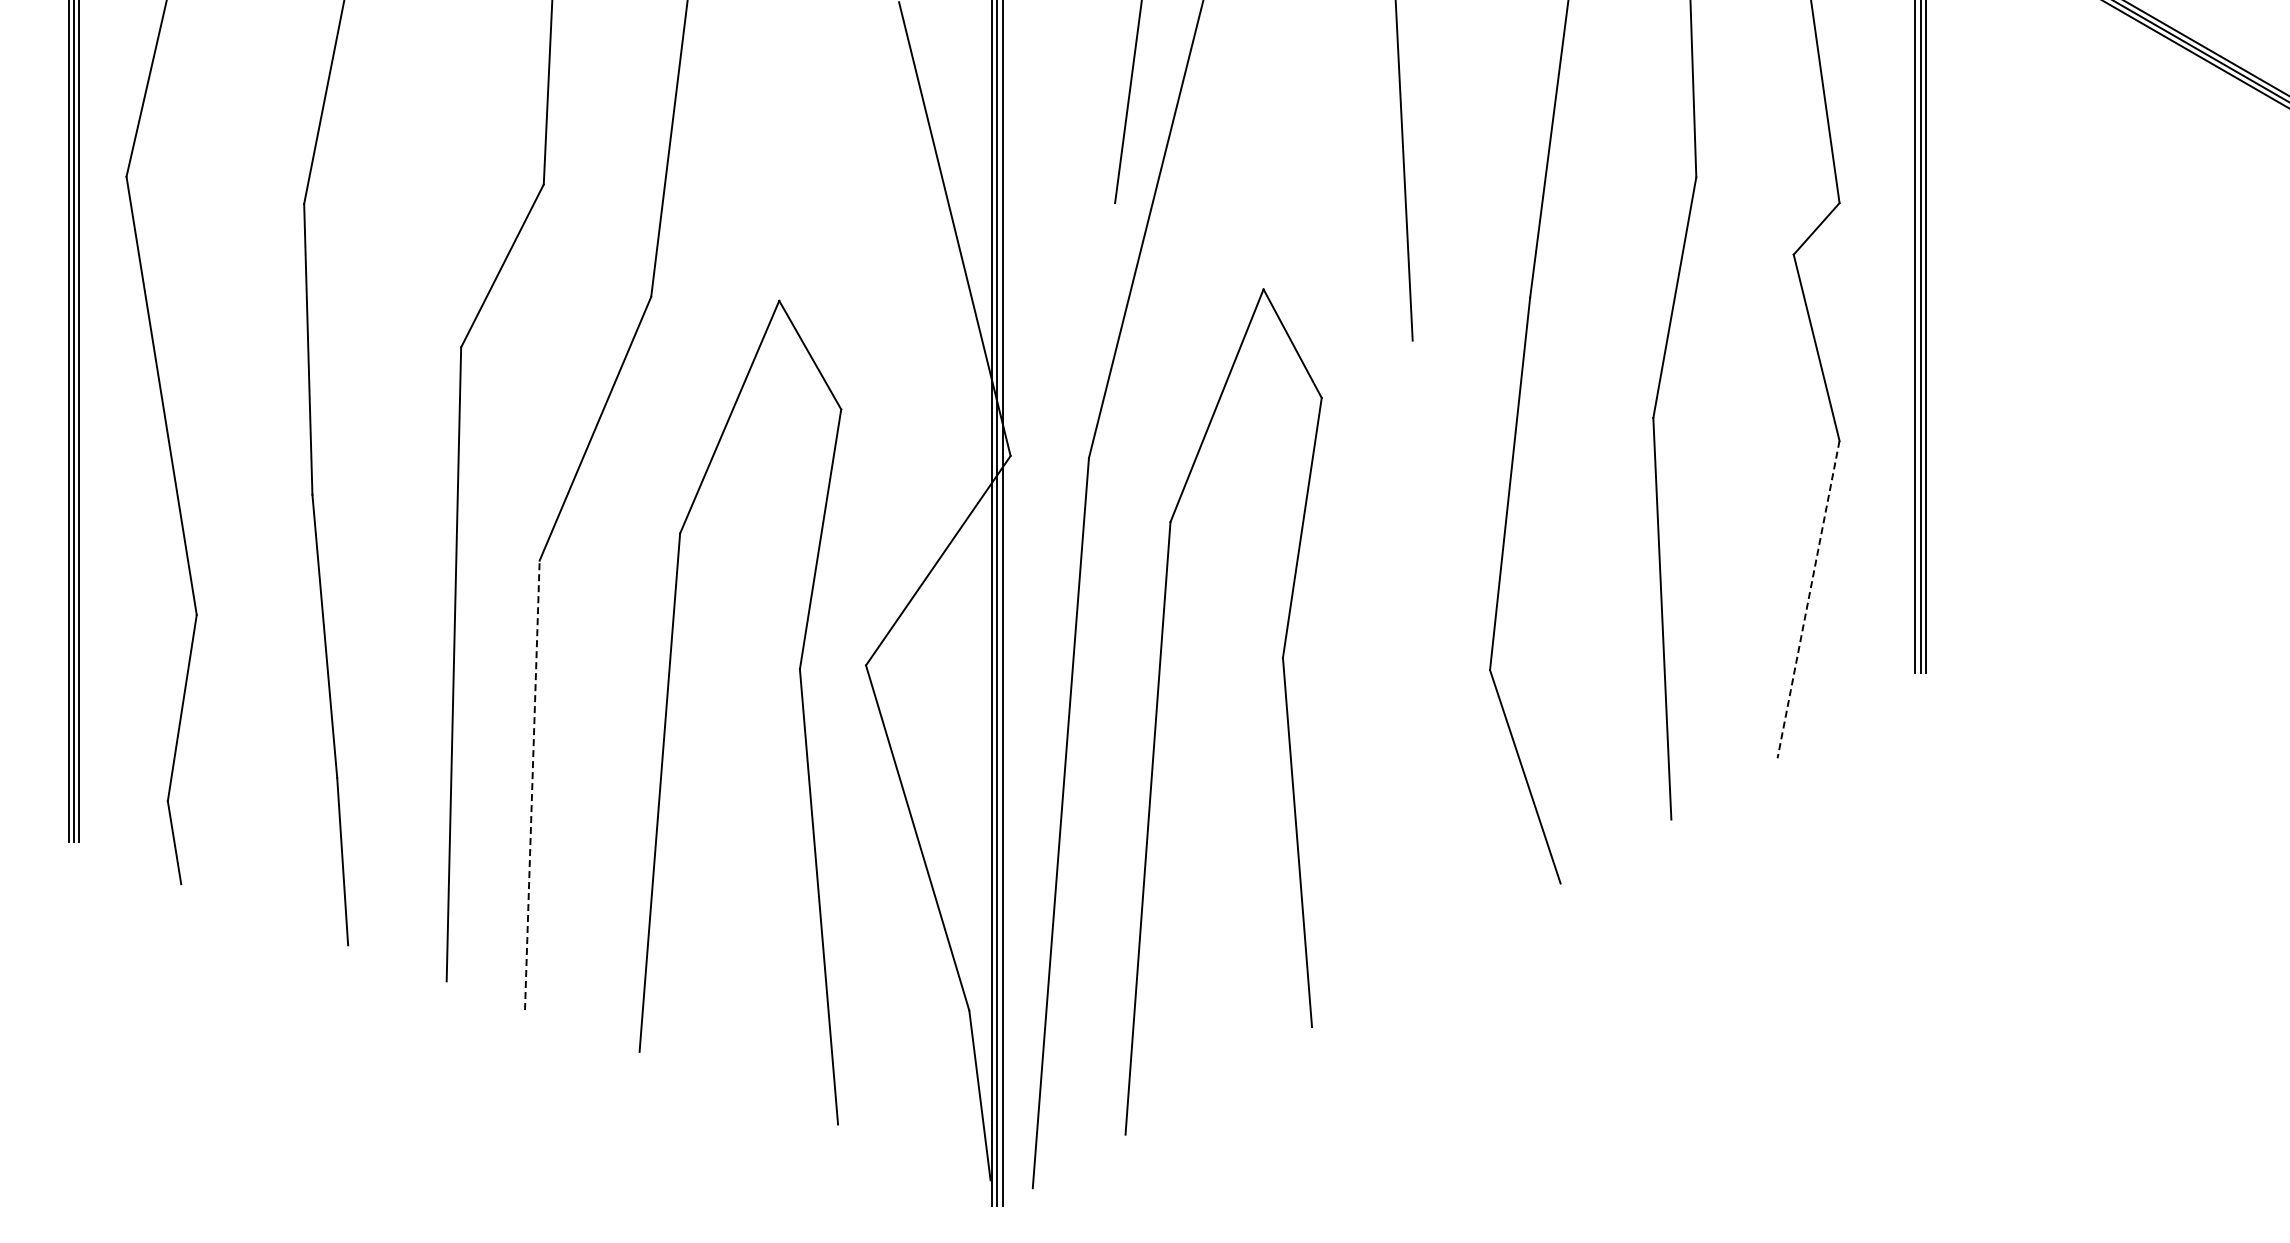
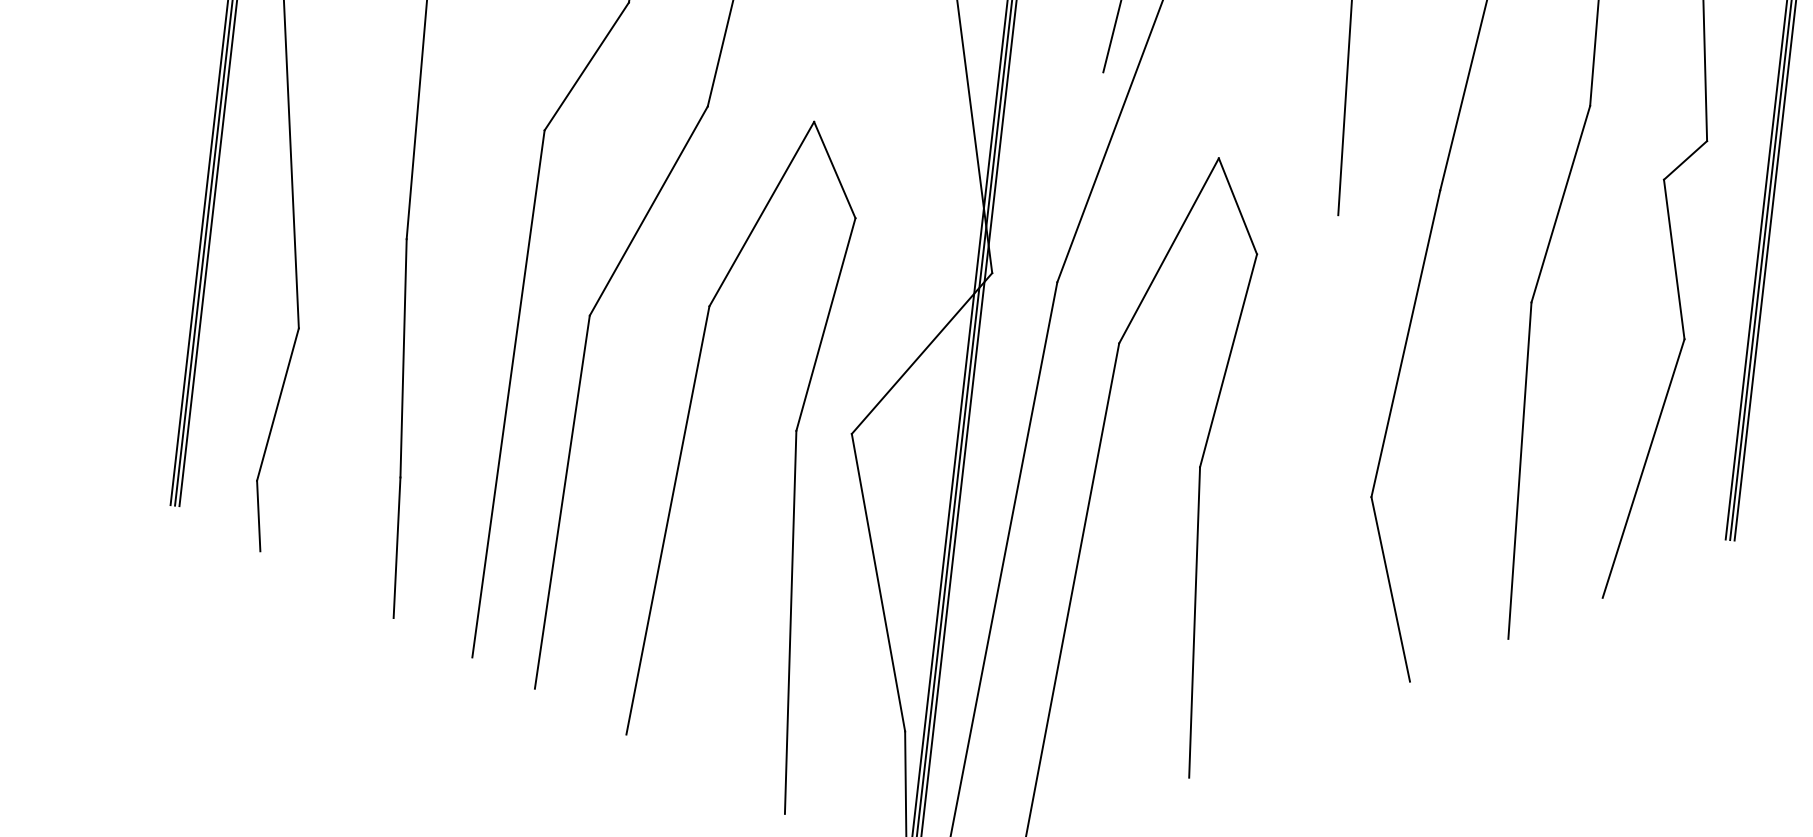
line: (1808, 599) -> (1643, 468), dashed -> solid
line: (532, 785) -> (562, 502), dashed -> solid

